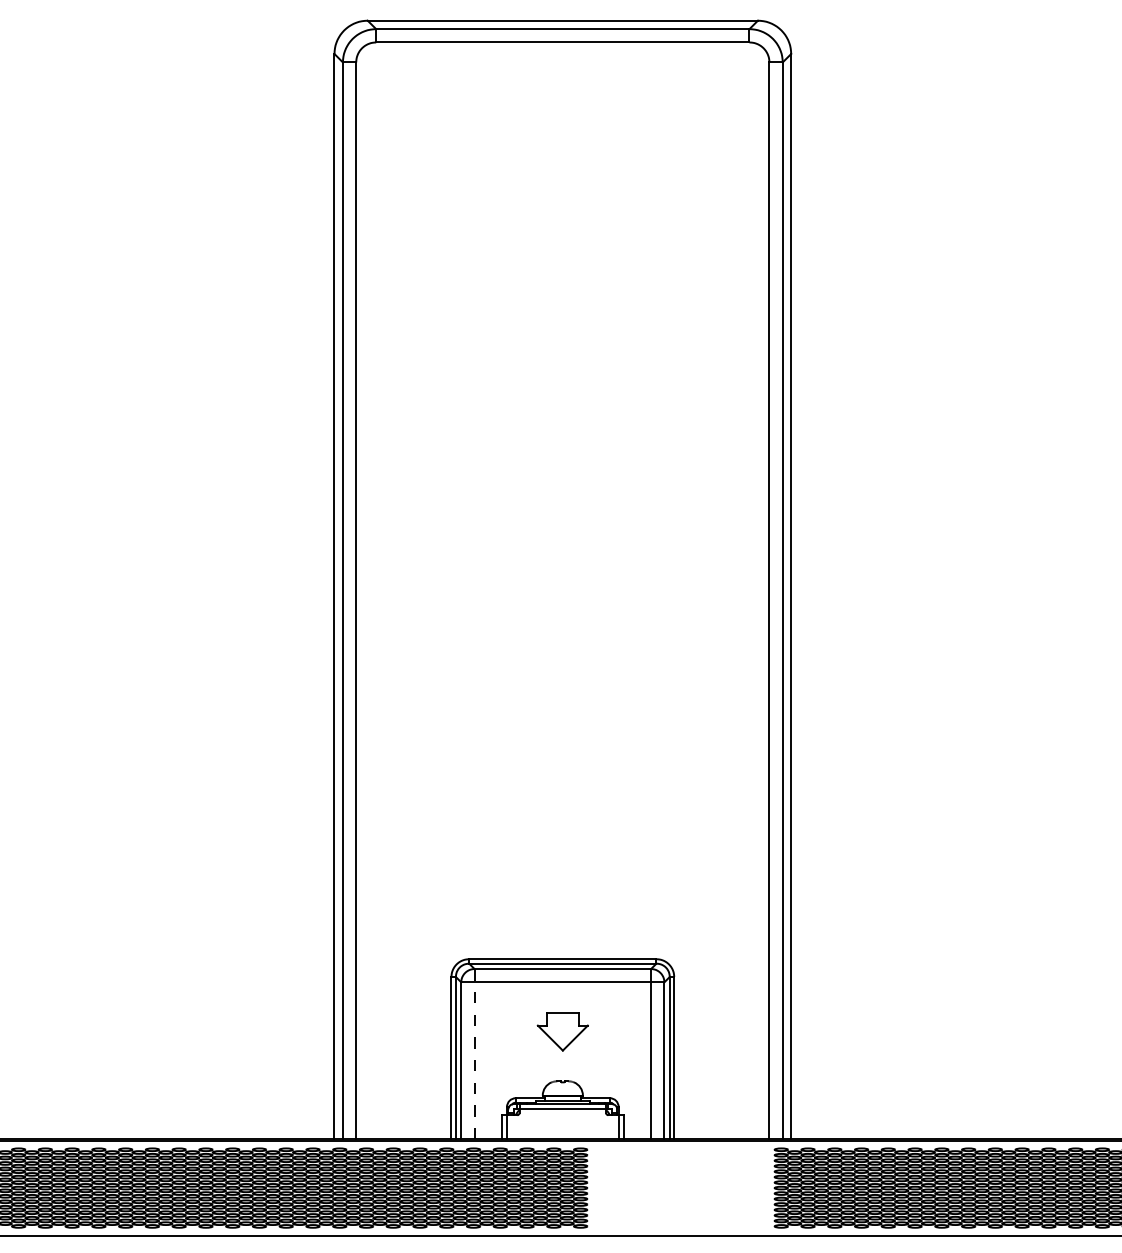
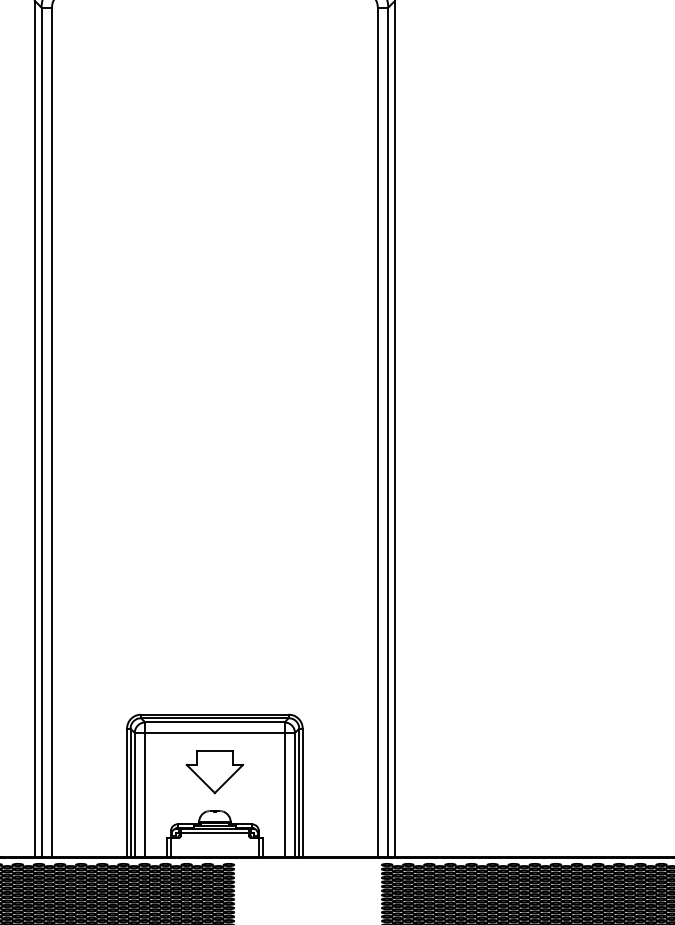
part: (562, 1031) -> (214, 771), size x1.43
line: (474, 1053) -> (145, 789), dashed -> solid

